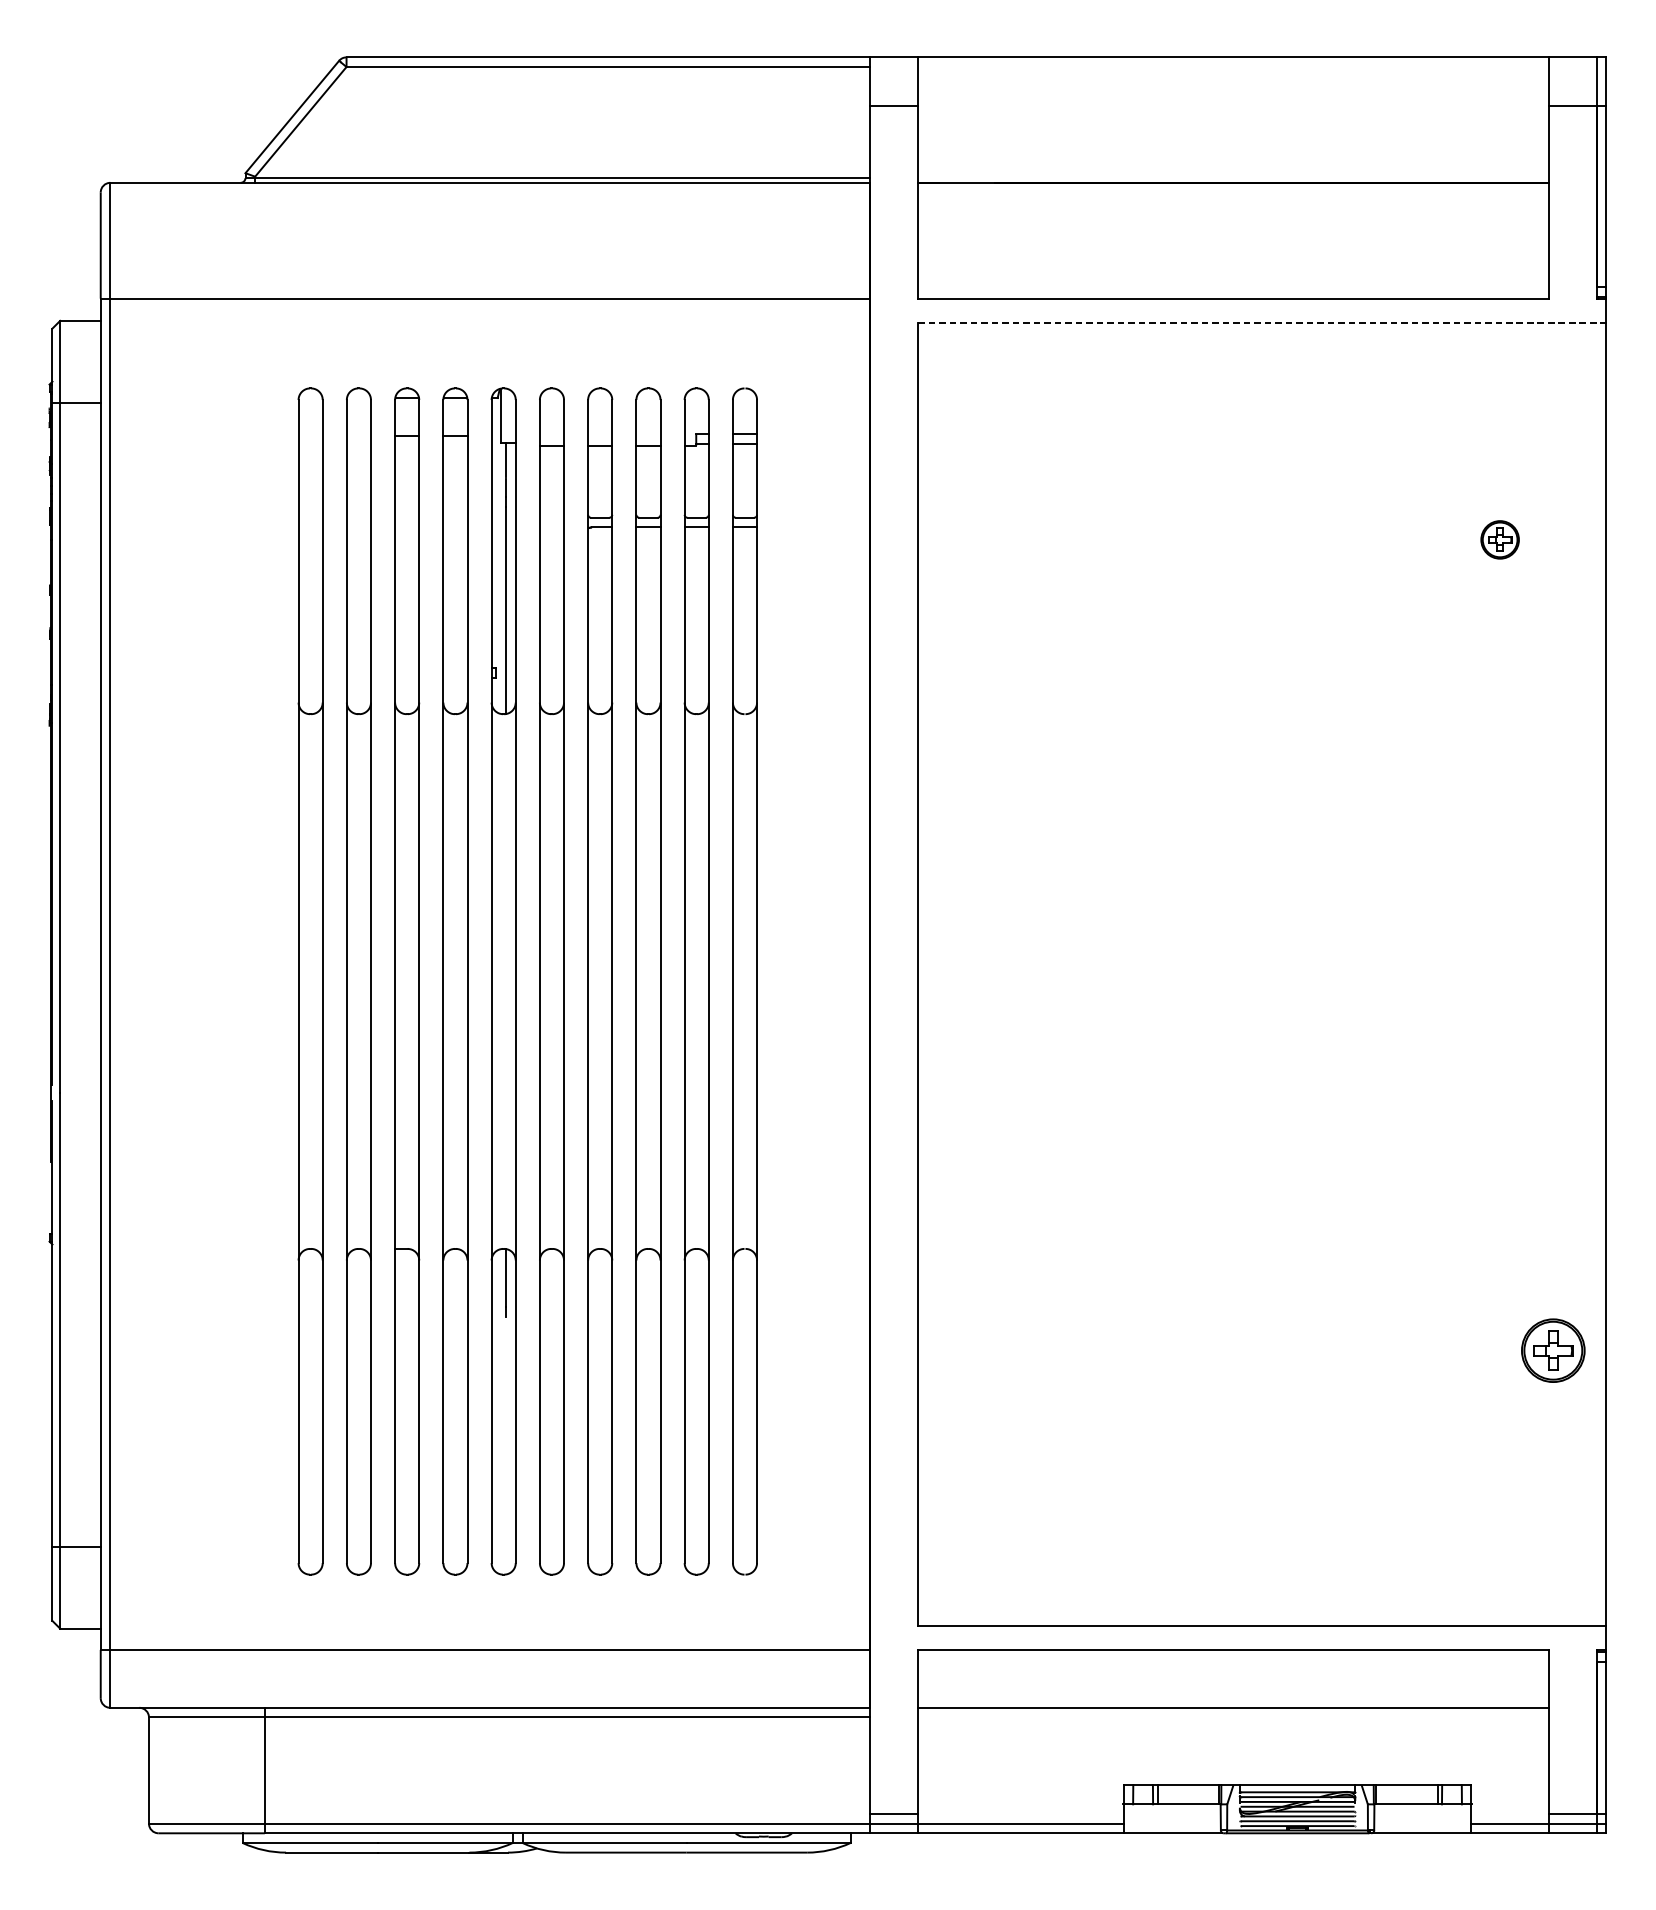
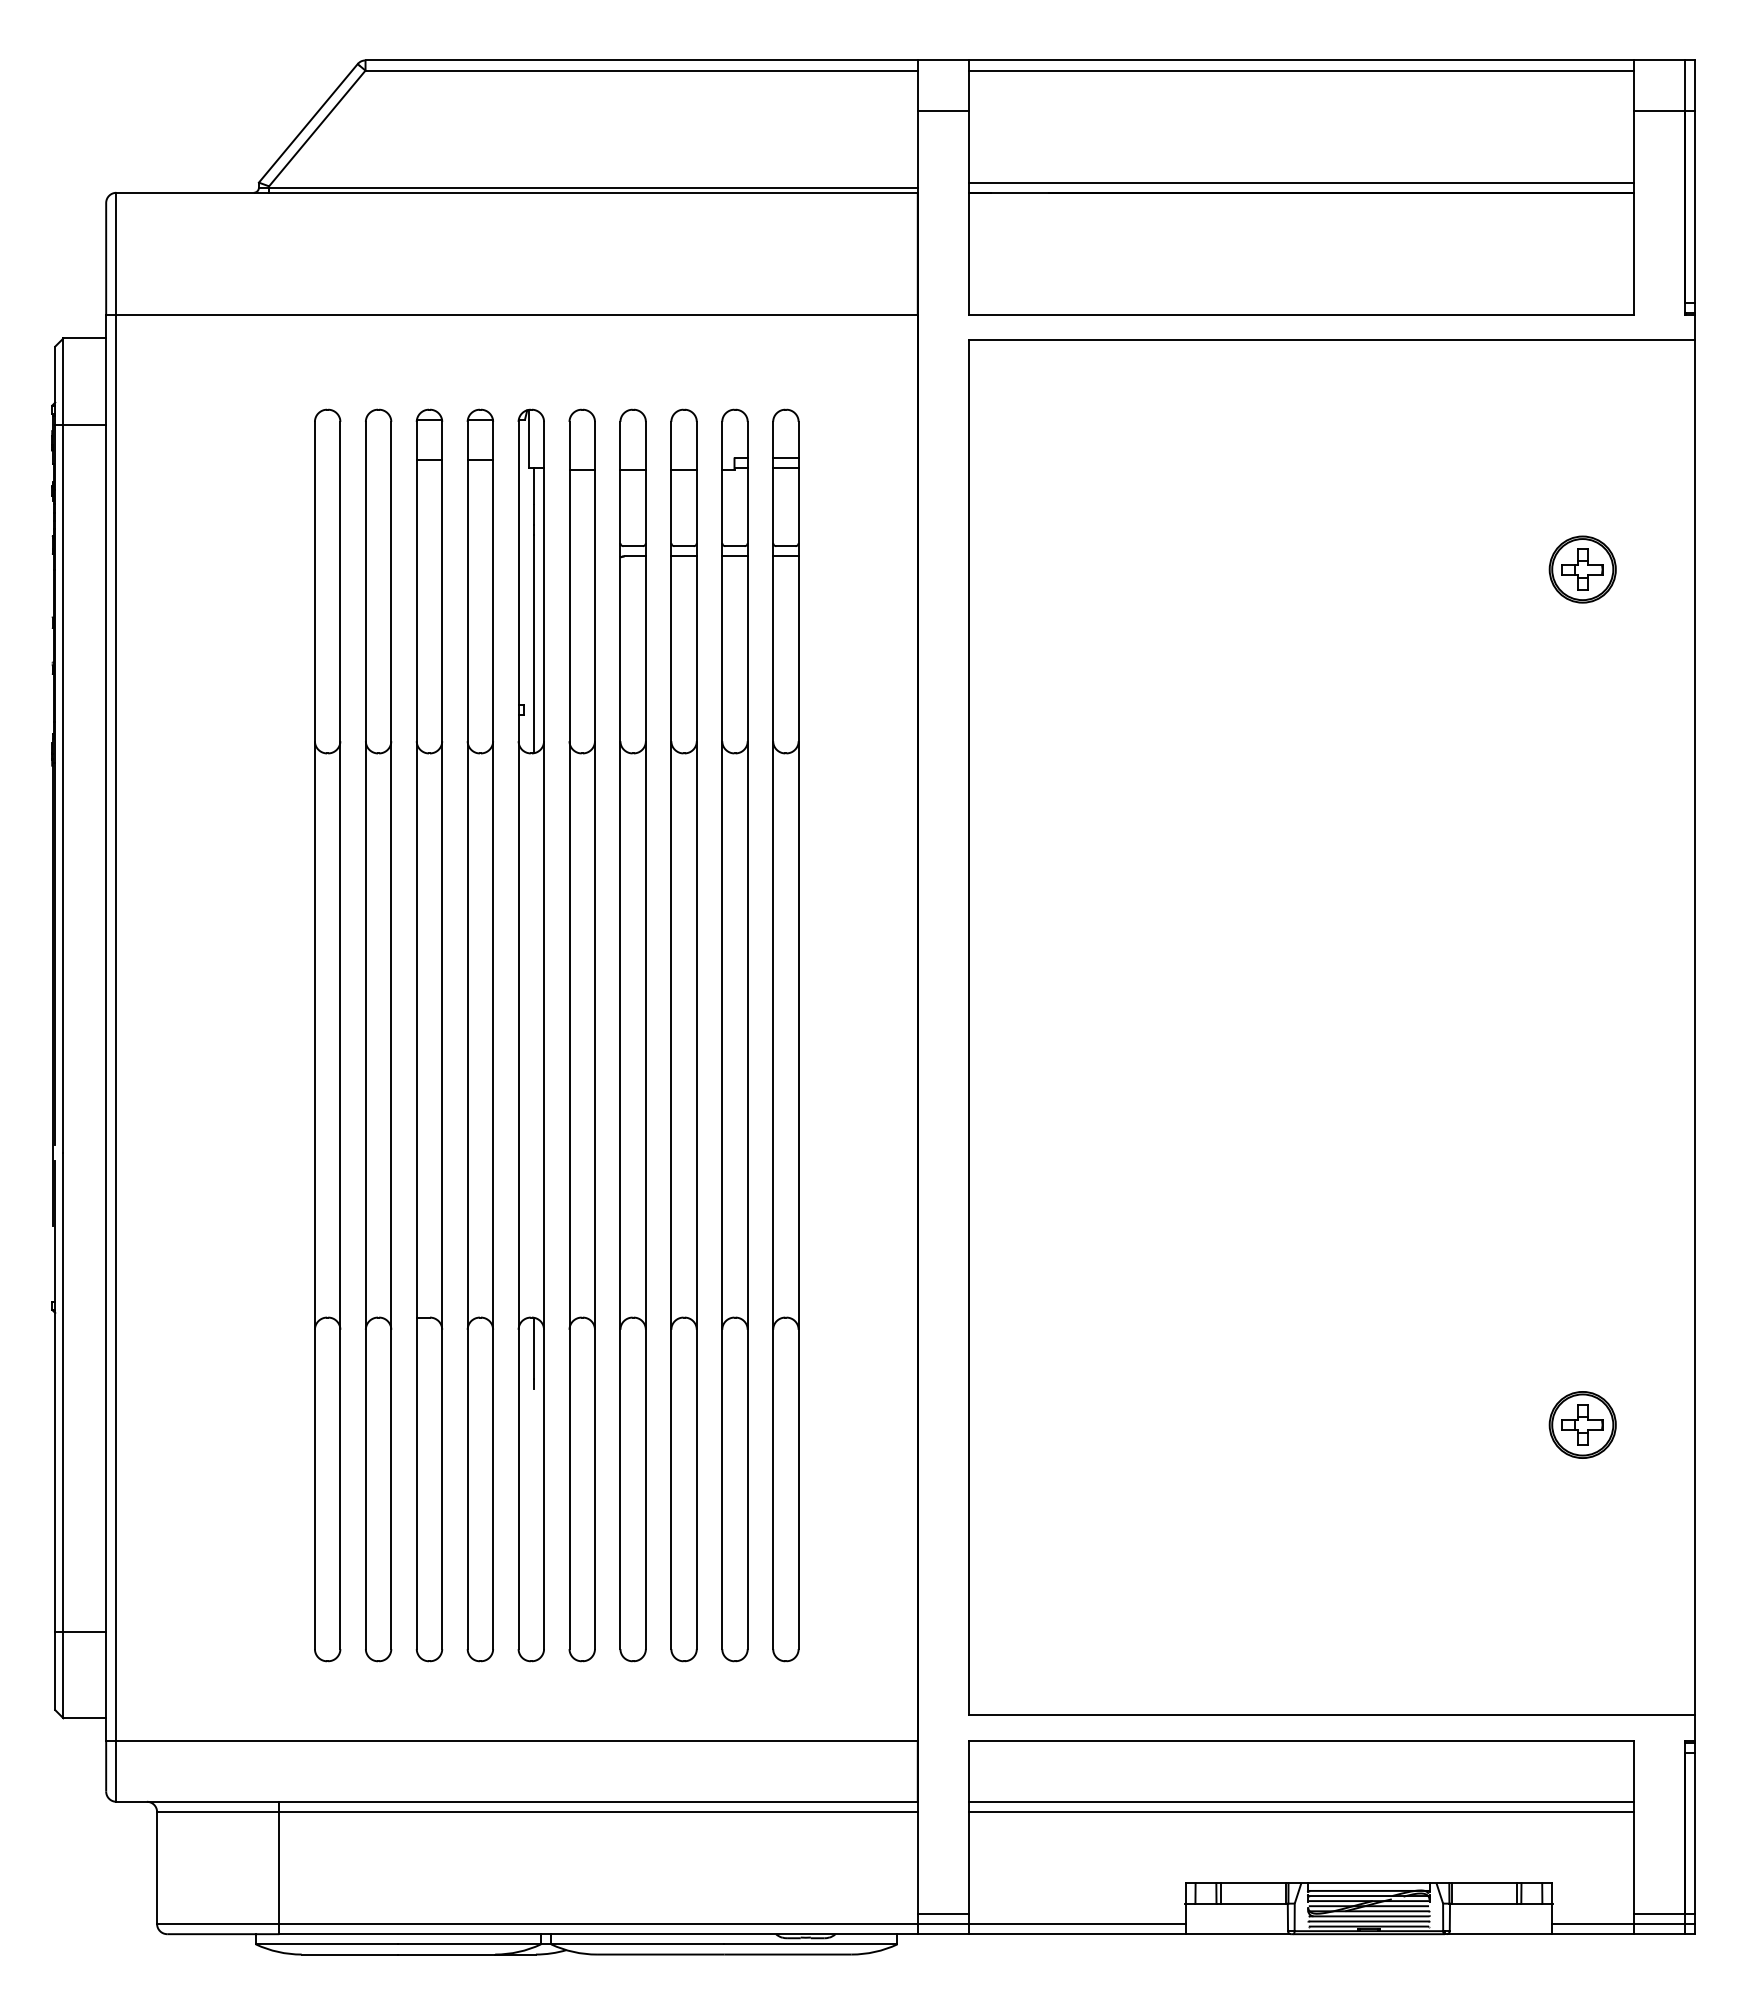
line: (1232, 66) -> (1300, 70), added
line: (1232, 173) -> (1300, 182), added
line: (1263, 322) -> (1332, 340), dashed -> solid
part: (1499, 539) -> (1582, 569), size x1.67
part: (1553, 1350) -> (1582, 1424), moved
line: (1232, 1717) -> (1300, 1811), added

